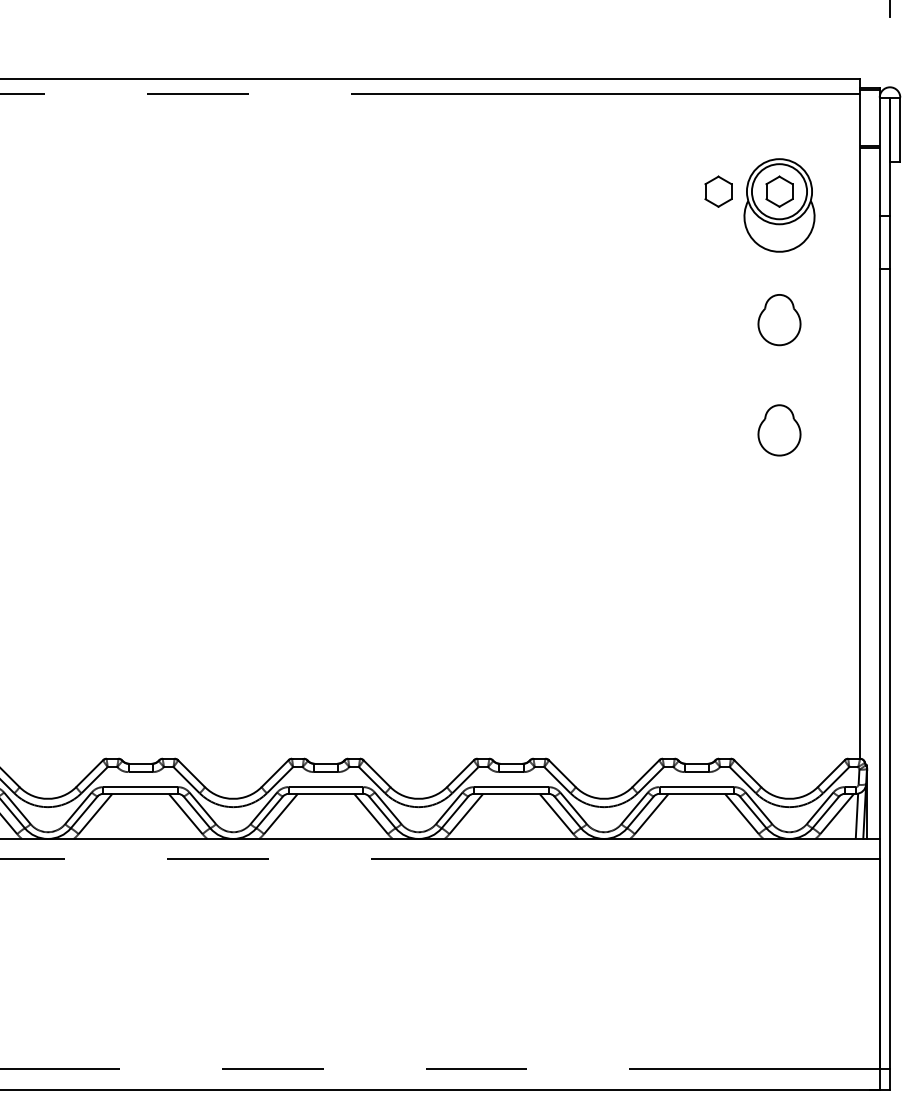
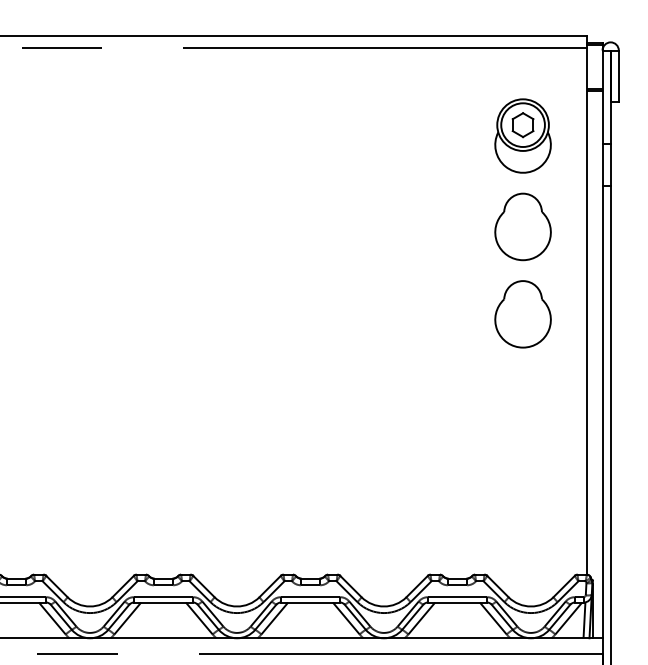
part: (718, 191) -> (474, 124), removed
part: (779, 319) -> (523, 226), size x1.67
part: (779, 430) -> (523, 314), size x1.67

